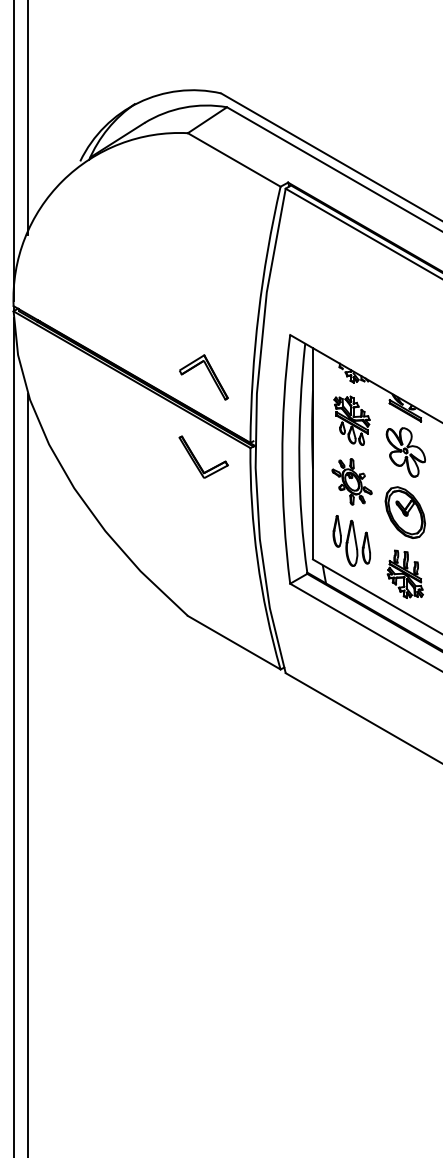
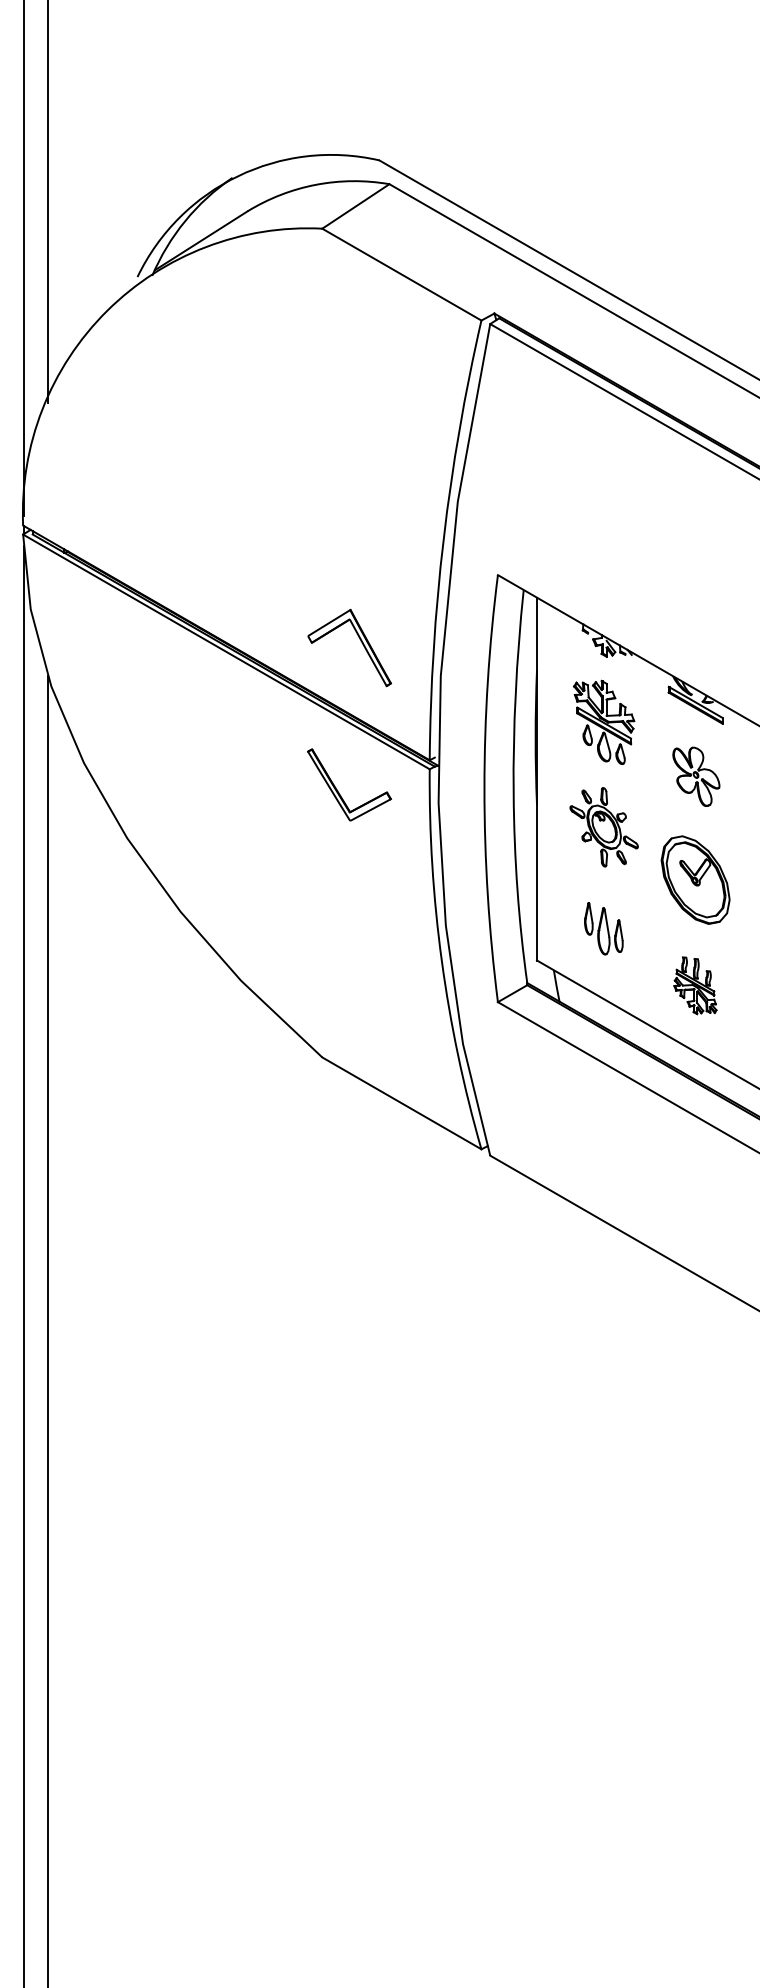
part: (405, 452) -> (695, 776), size x0.7
part: (351, 540) -> (603, 927), size x0.6
part: (404, 573) -> (694, 984), size x0.7

